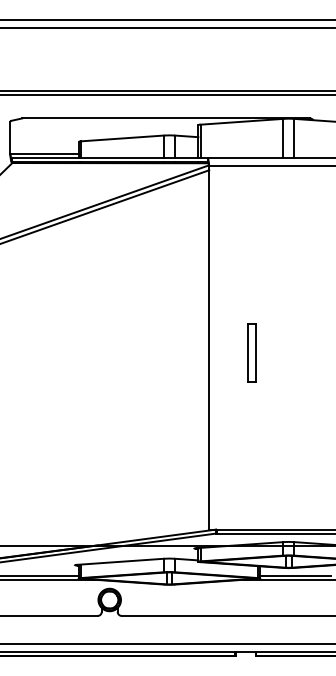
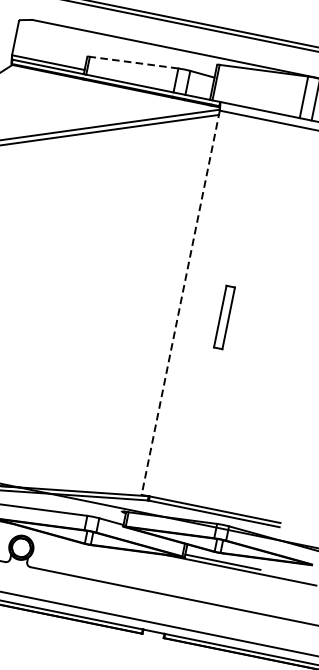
line: (122, 138) -> (134, 62), solid -> dashed
line: (209, 347) -> (181, 302), solid -> dashed

